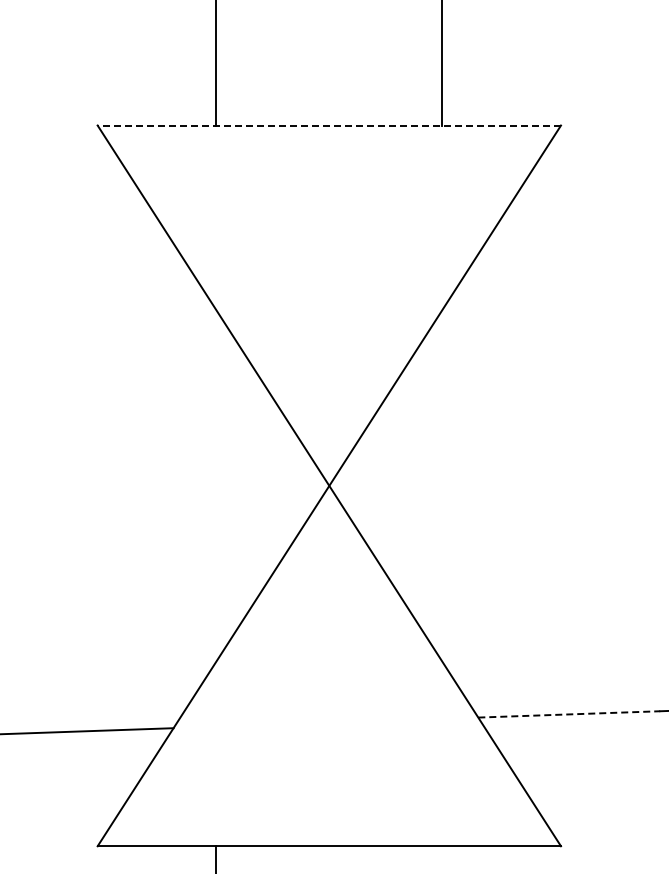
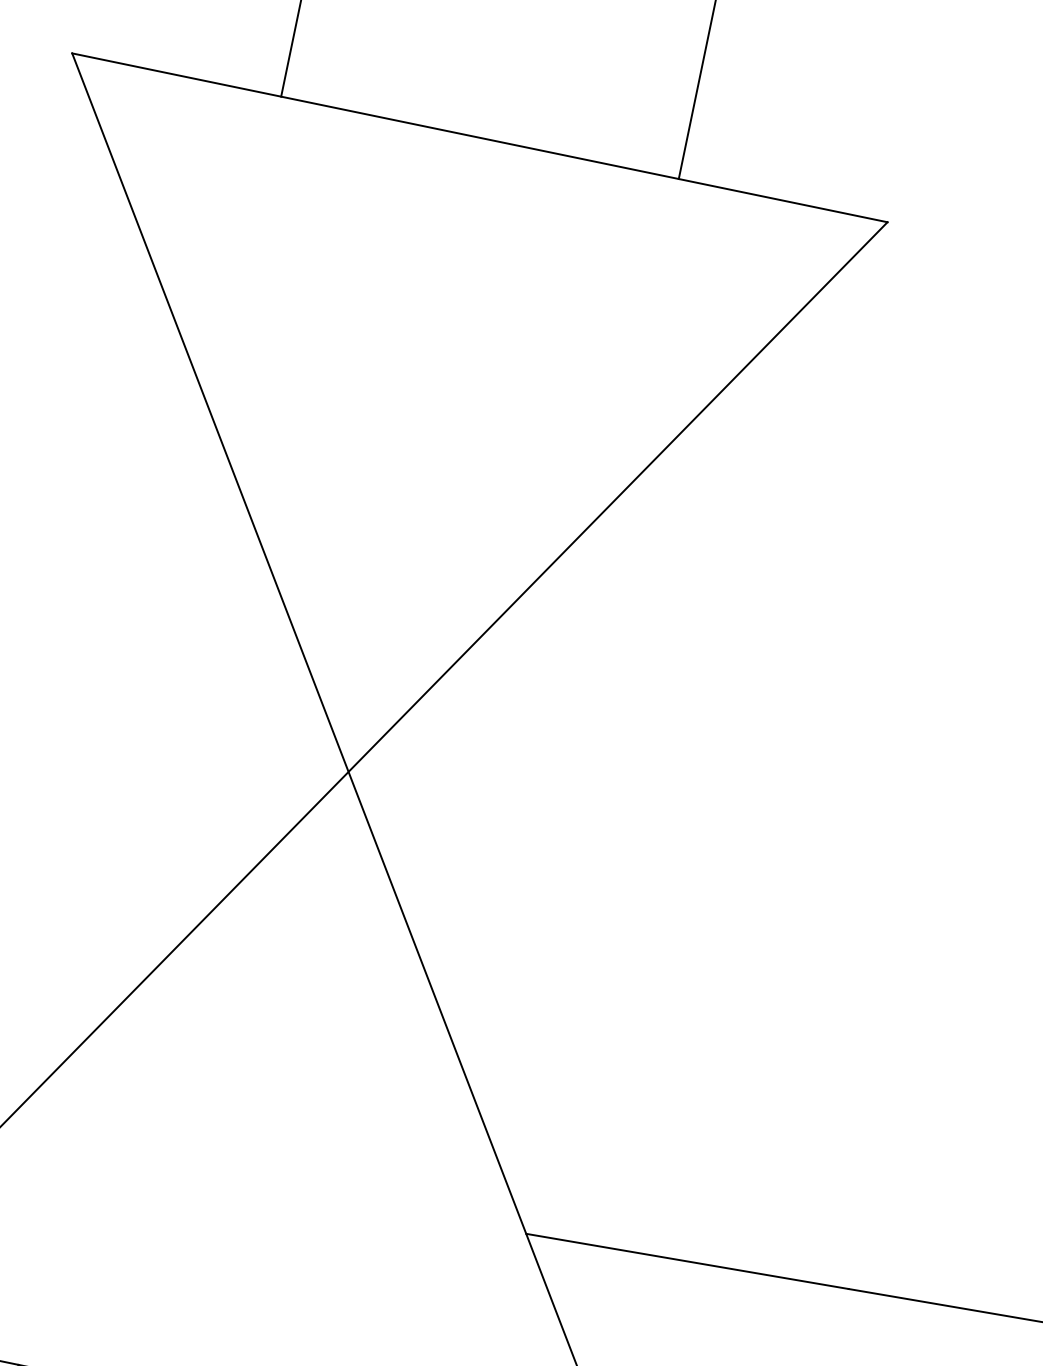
line: (329, 125) -> (480, 137), dashed -> solid
line: (569, 714) -> (687, 1261), dashed -> solid

